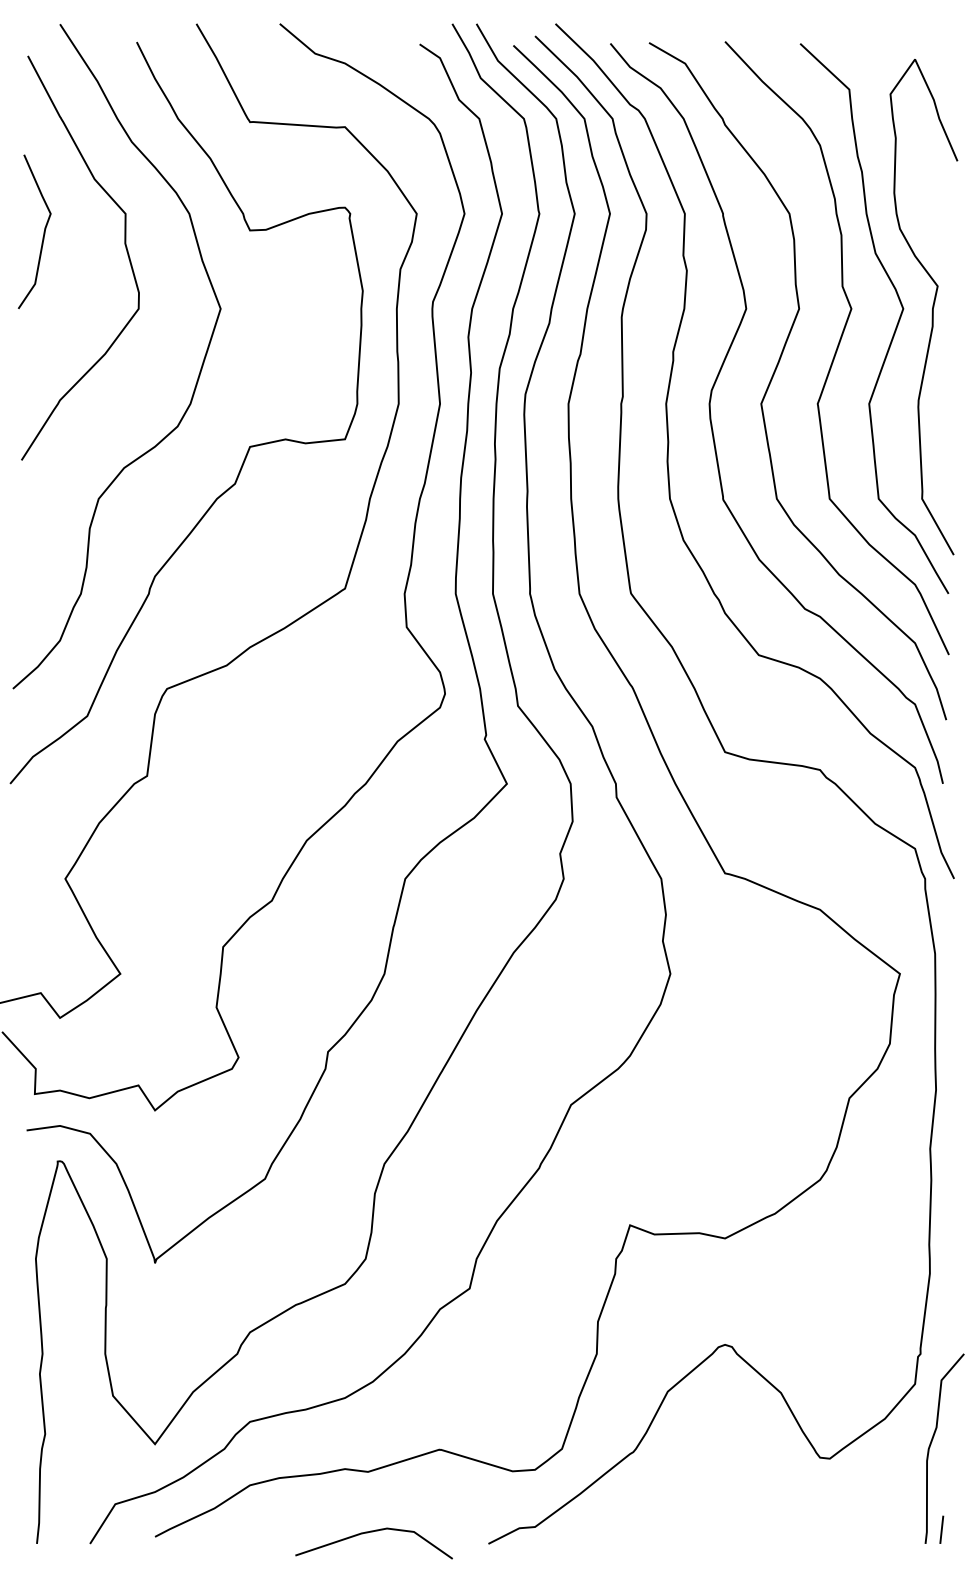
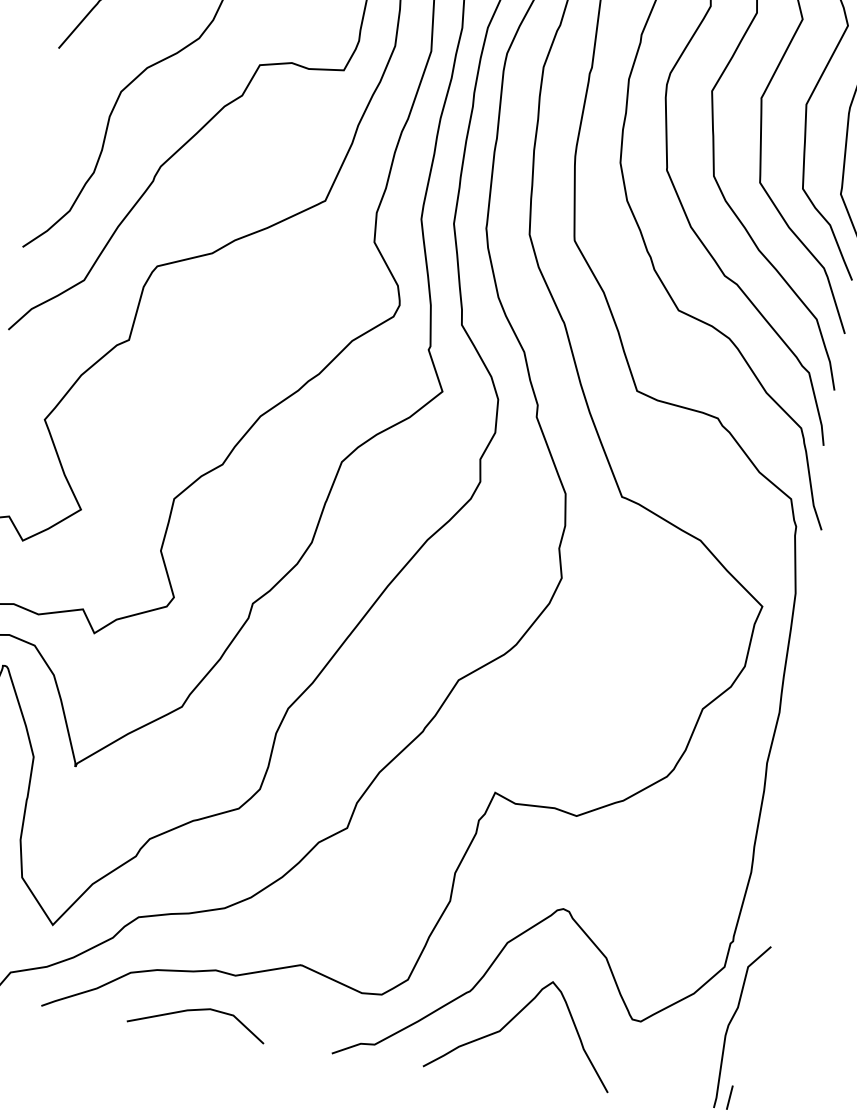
curve: (685, 1478) -> (512, 1020), added
line: (373, 1532) -> (197, 1010), moved

